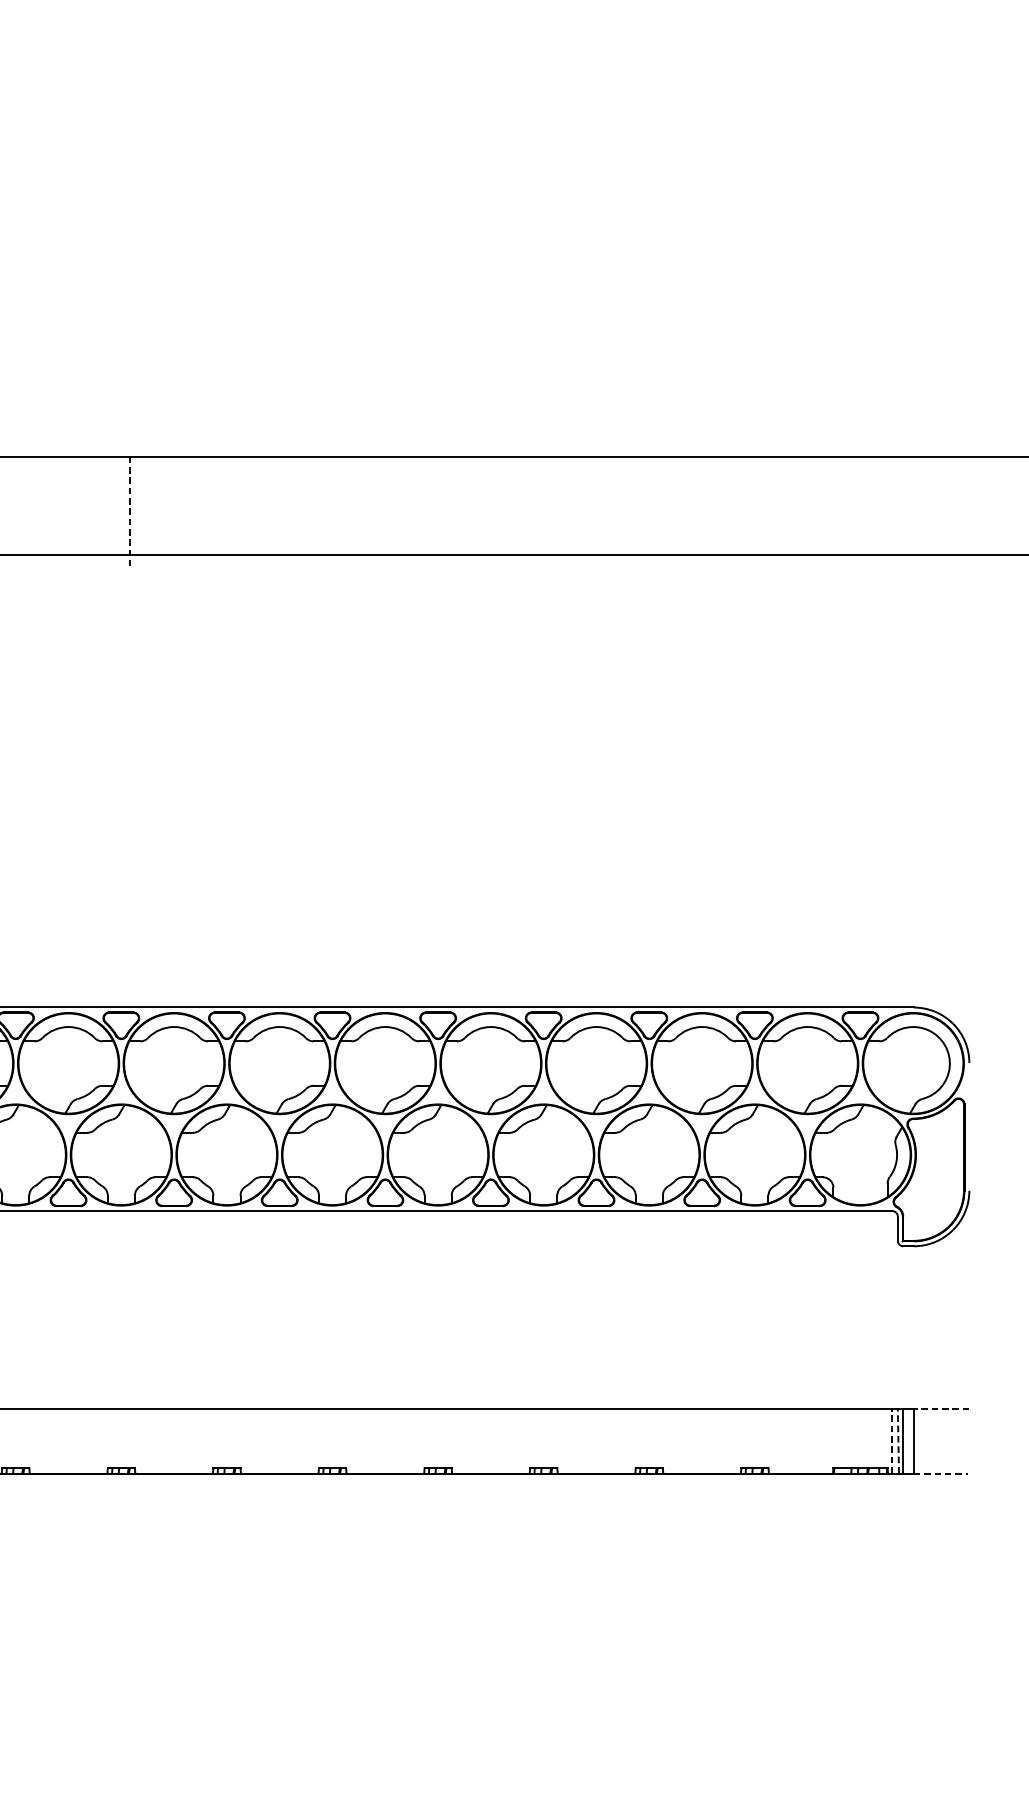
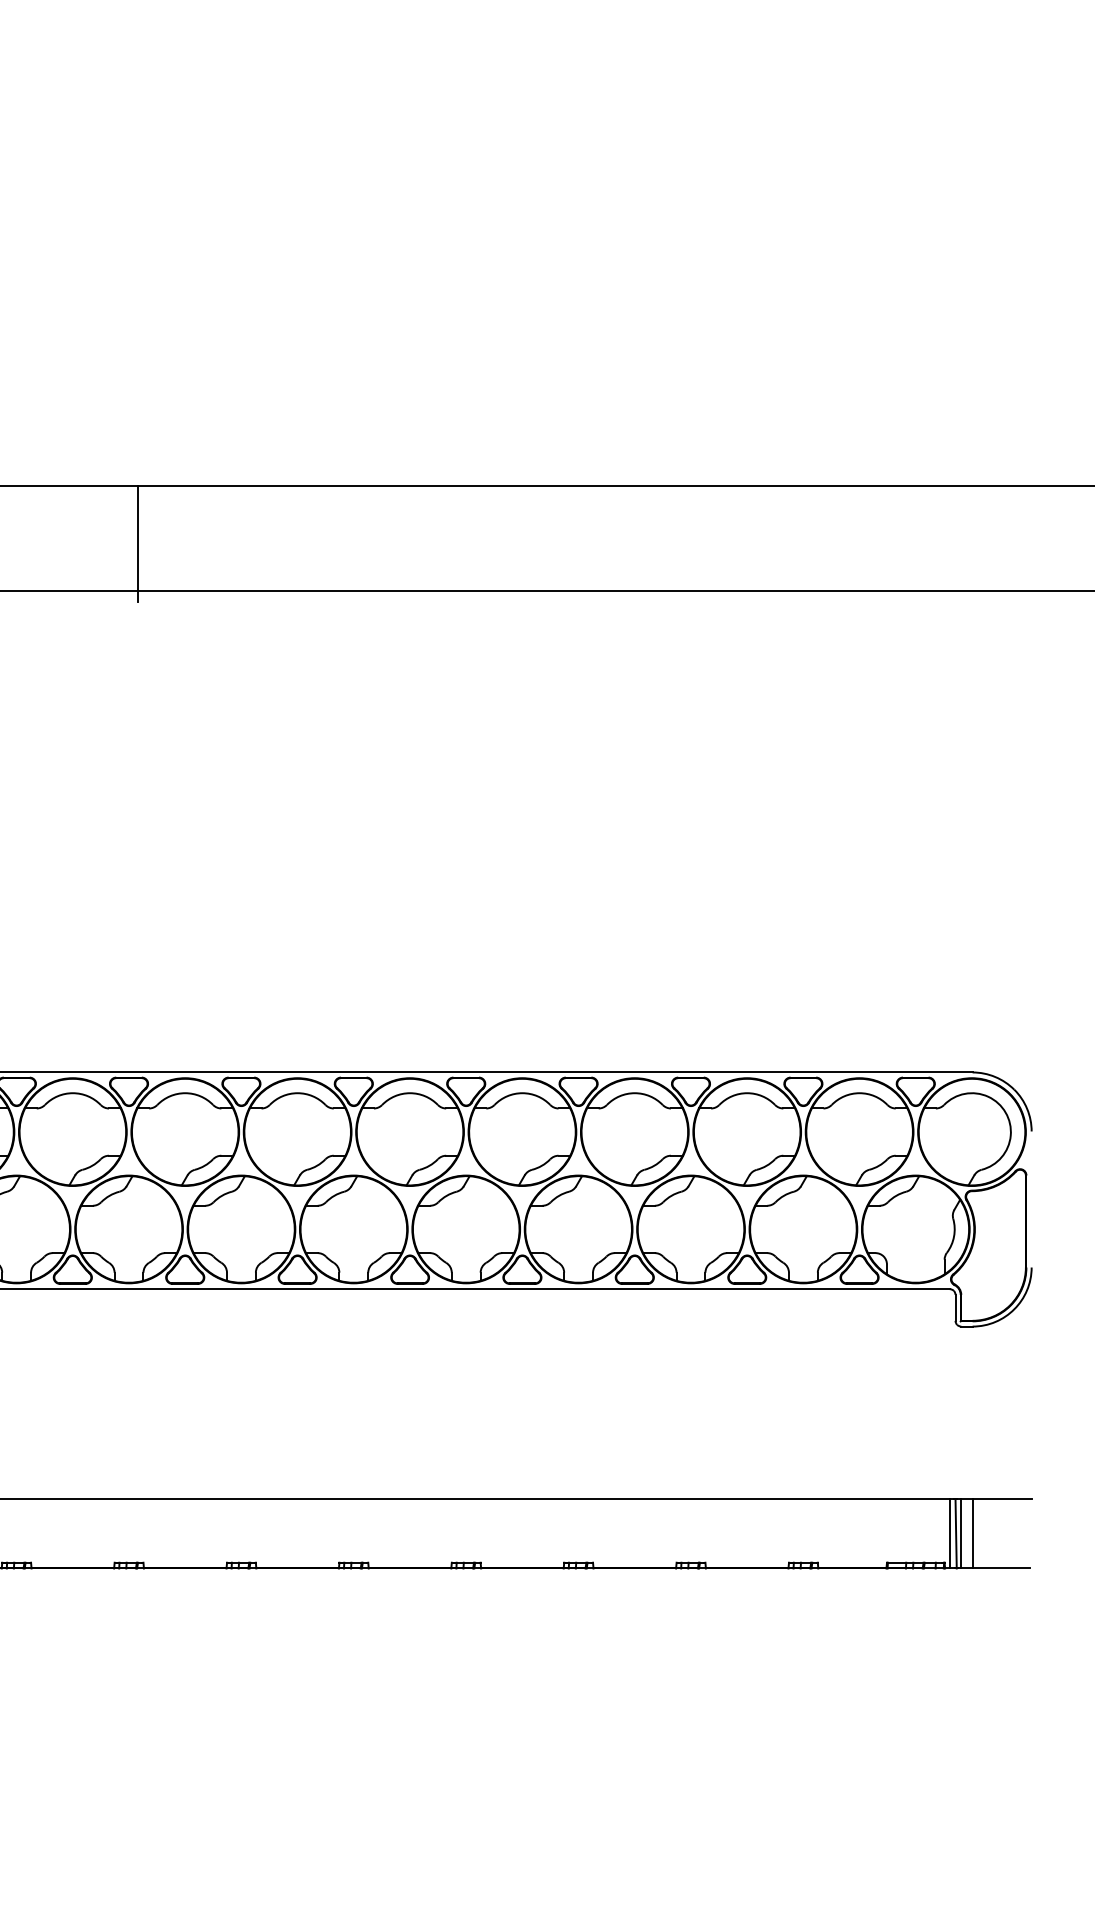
line: (129, 511) -> (137, 544), dashed -> solid
line: (941, 1408) -> (1002, 1499), dashed -> solid
line: (892, 1440) -> (949, 1533), dashed -> solid
line: (898, 1440) -> (956, 1533), dashed -> solid
line: (941, 1473) -> (1001, 1568), dashed -> solid

